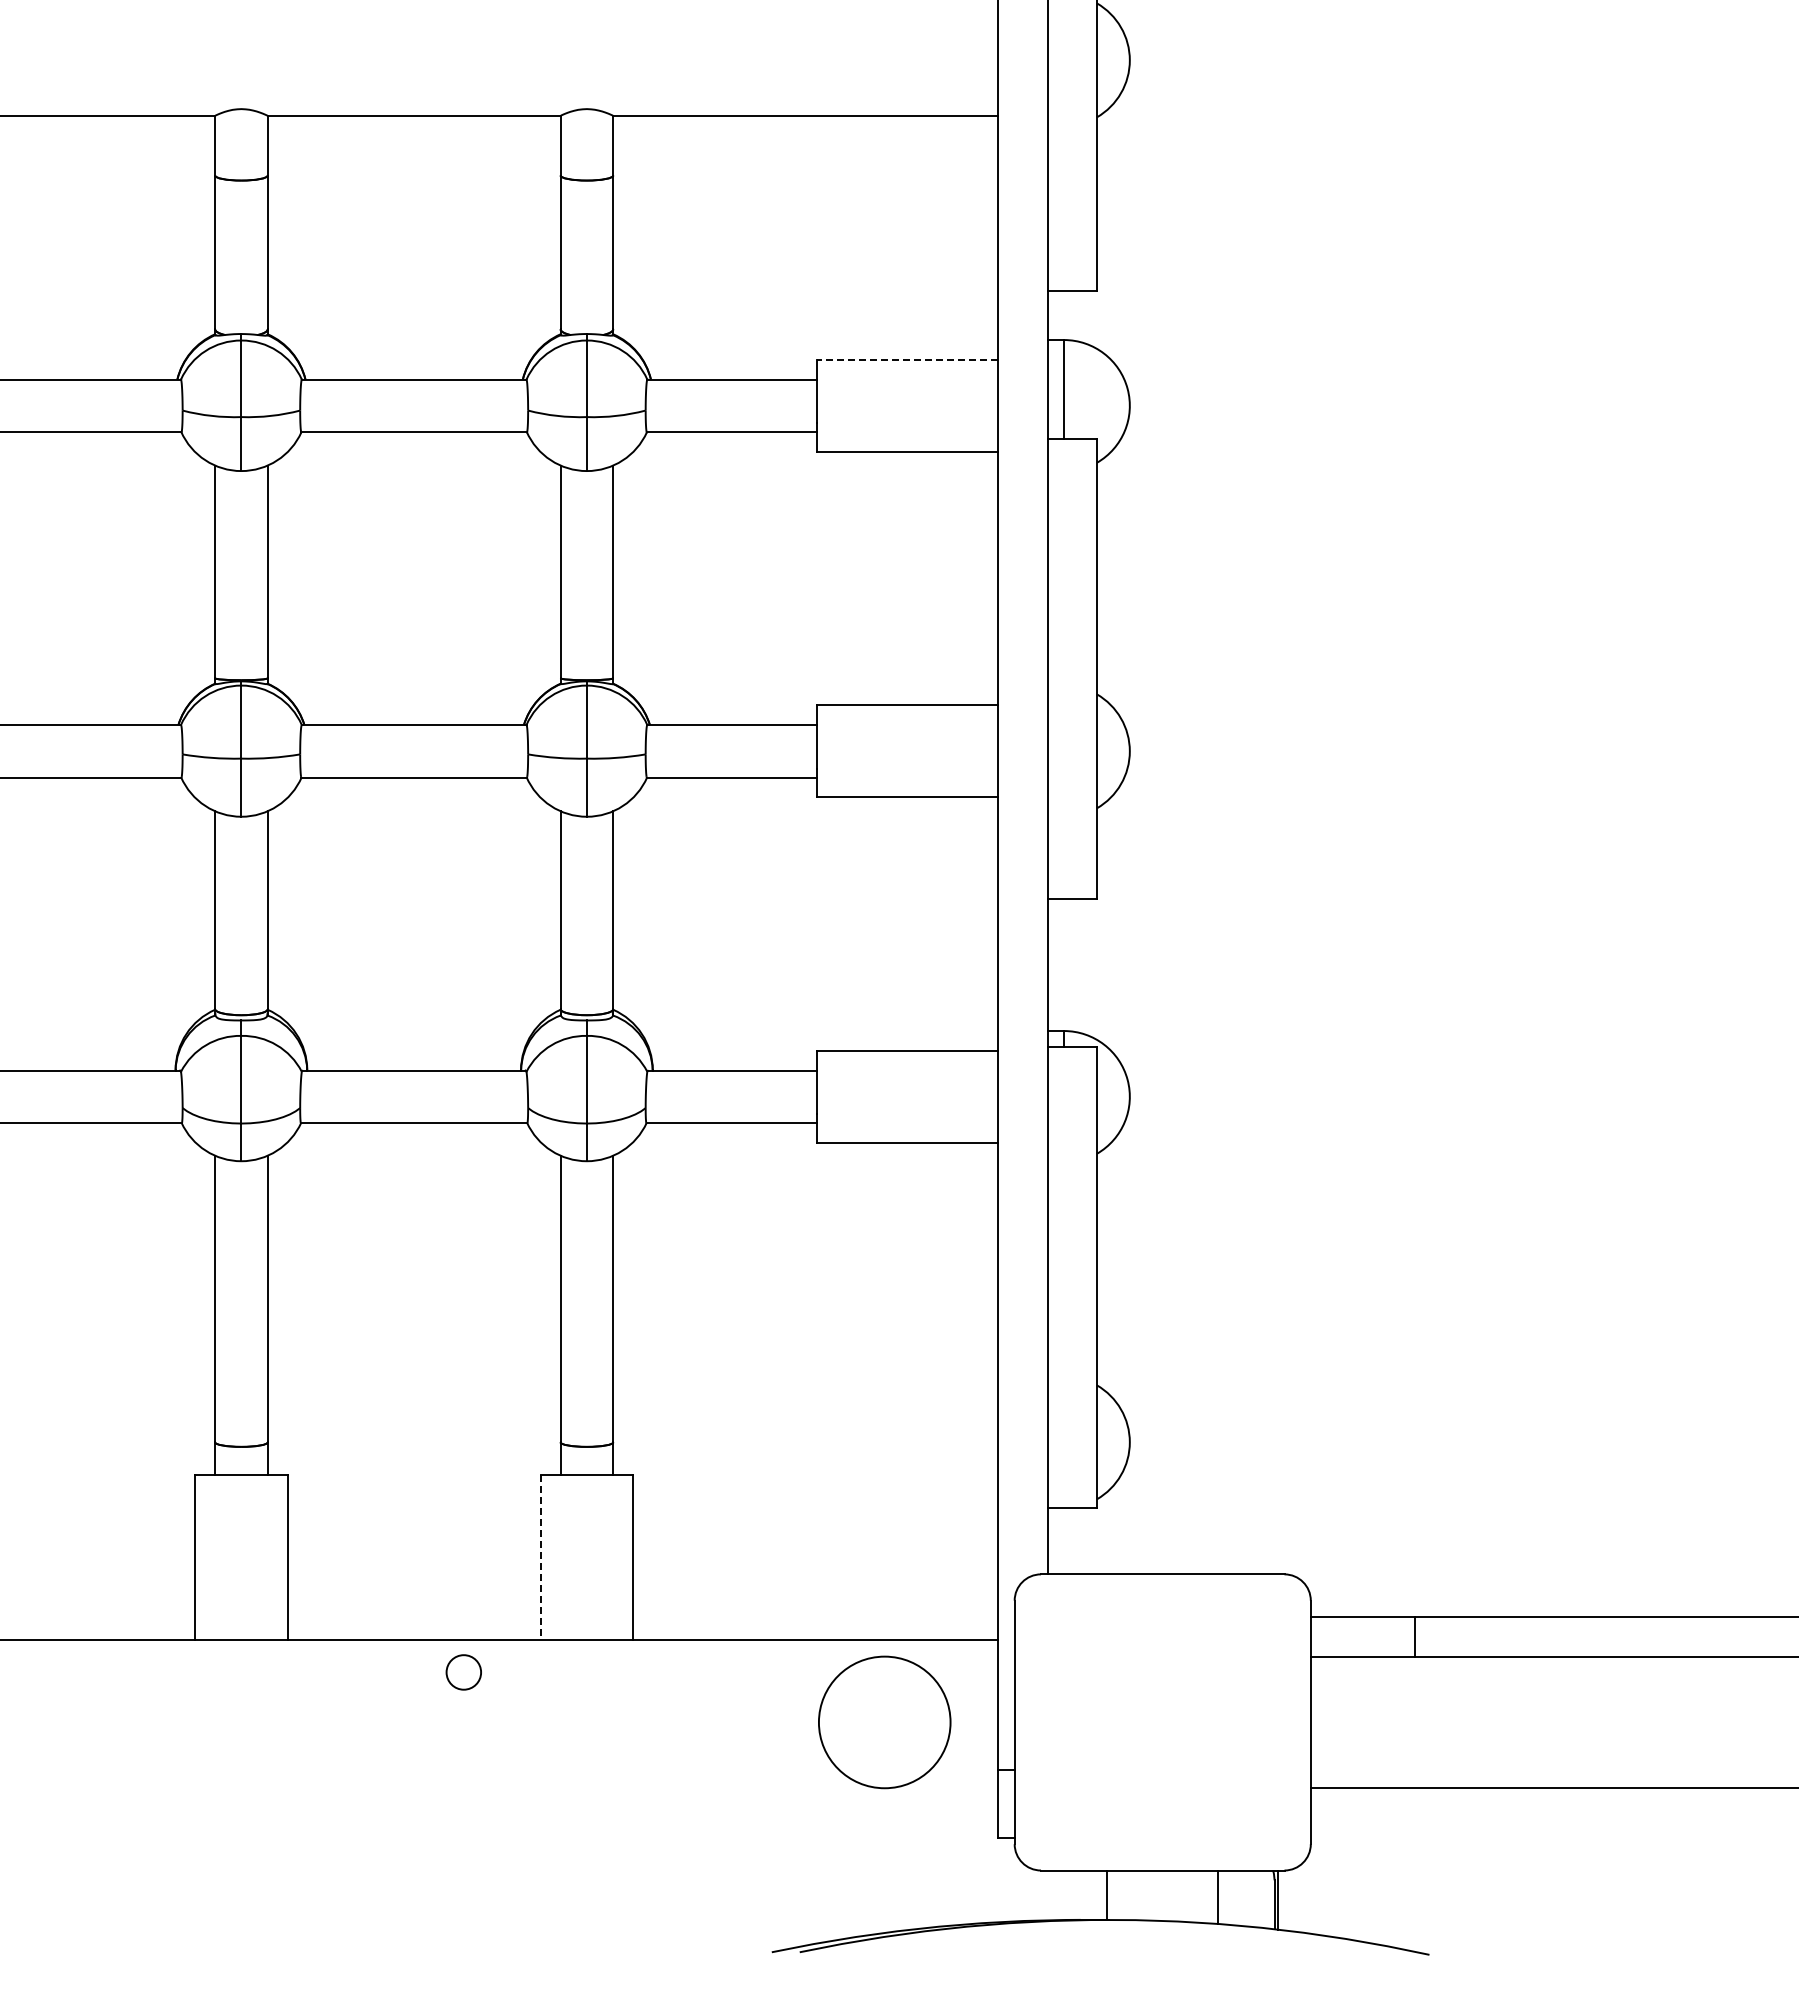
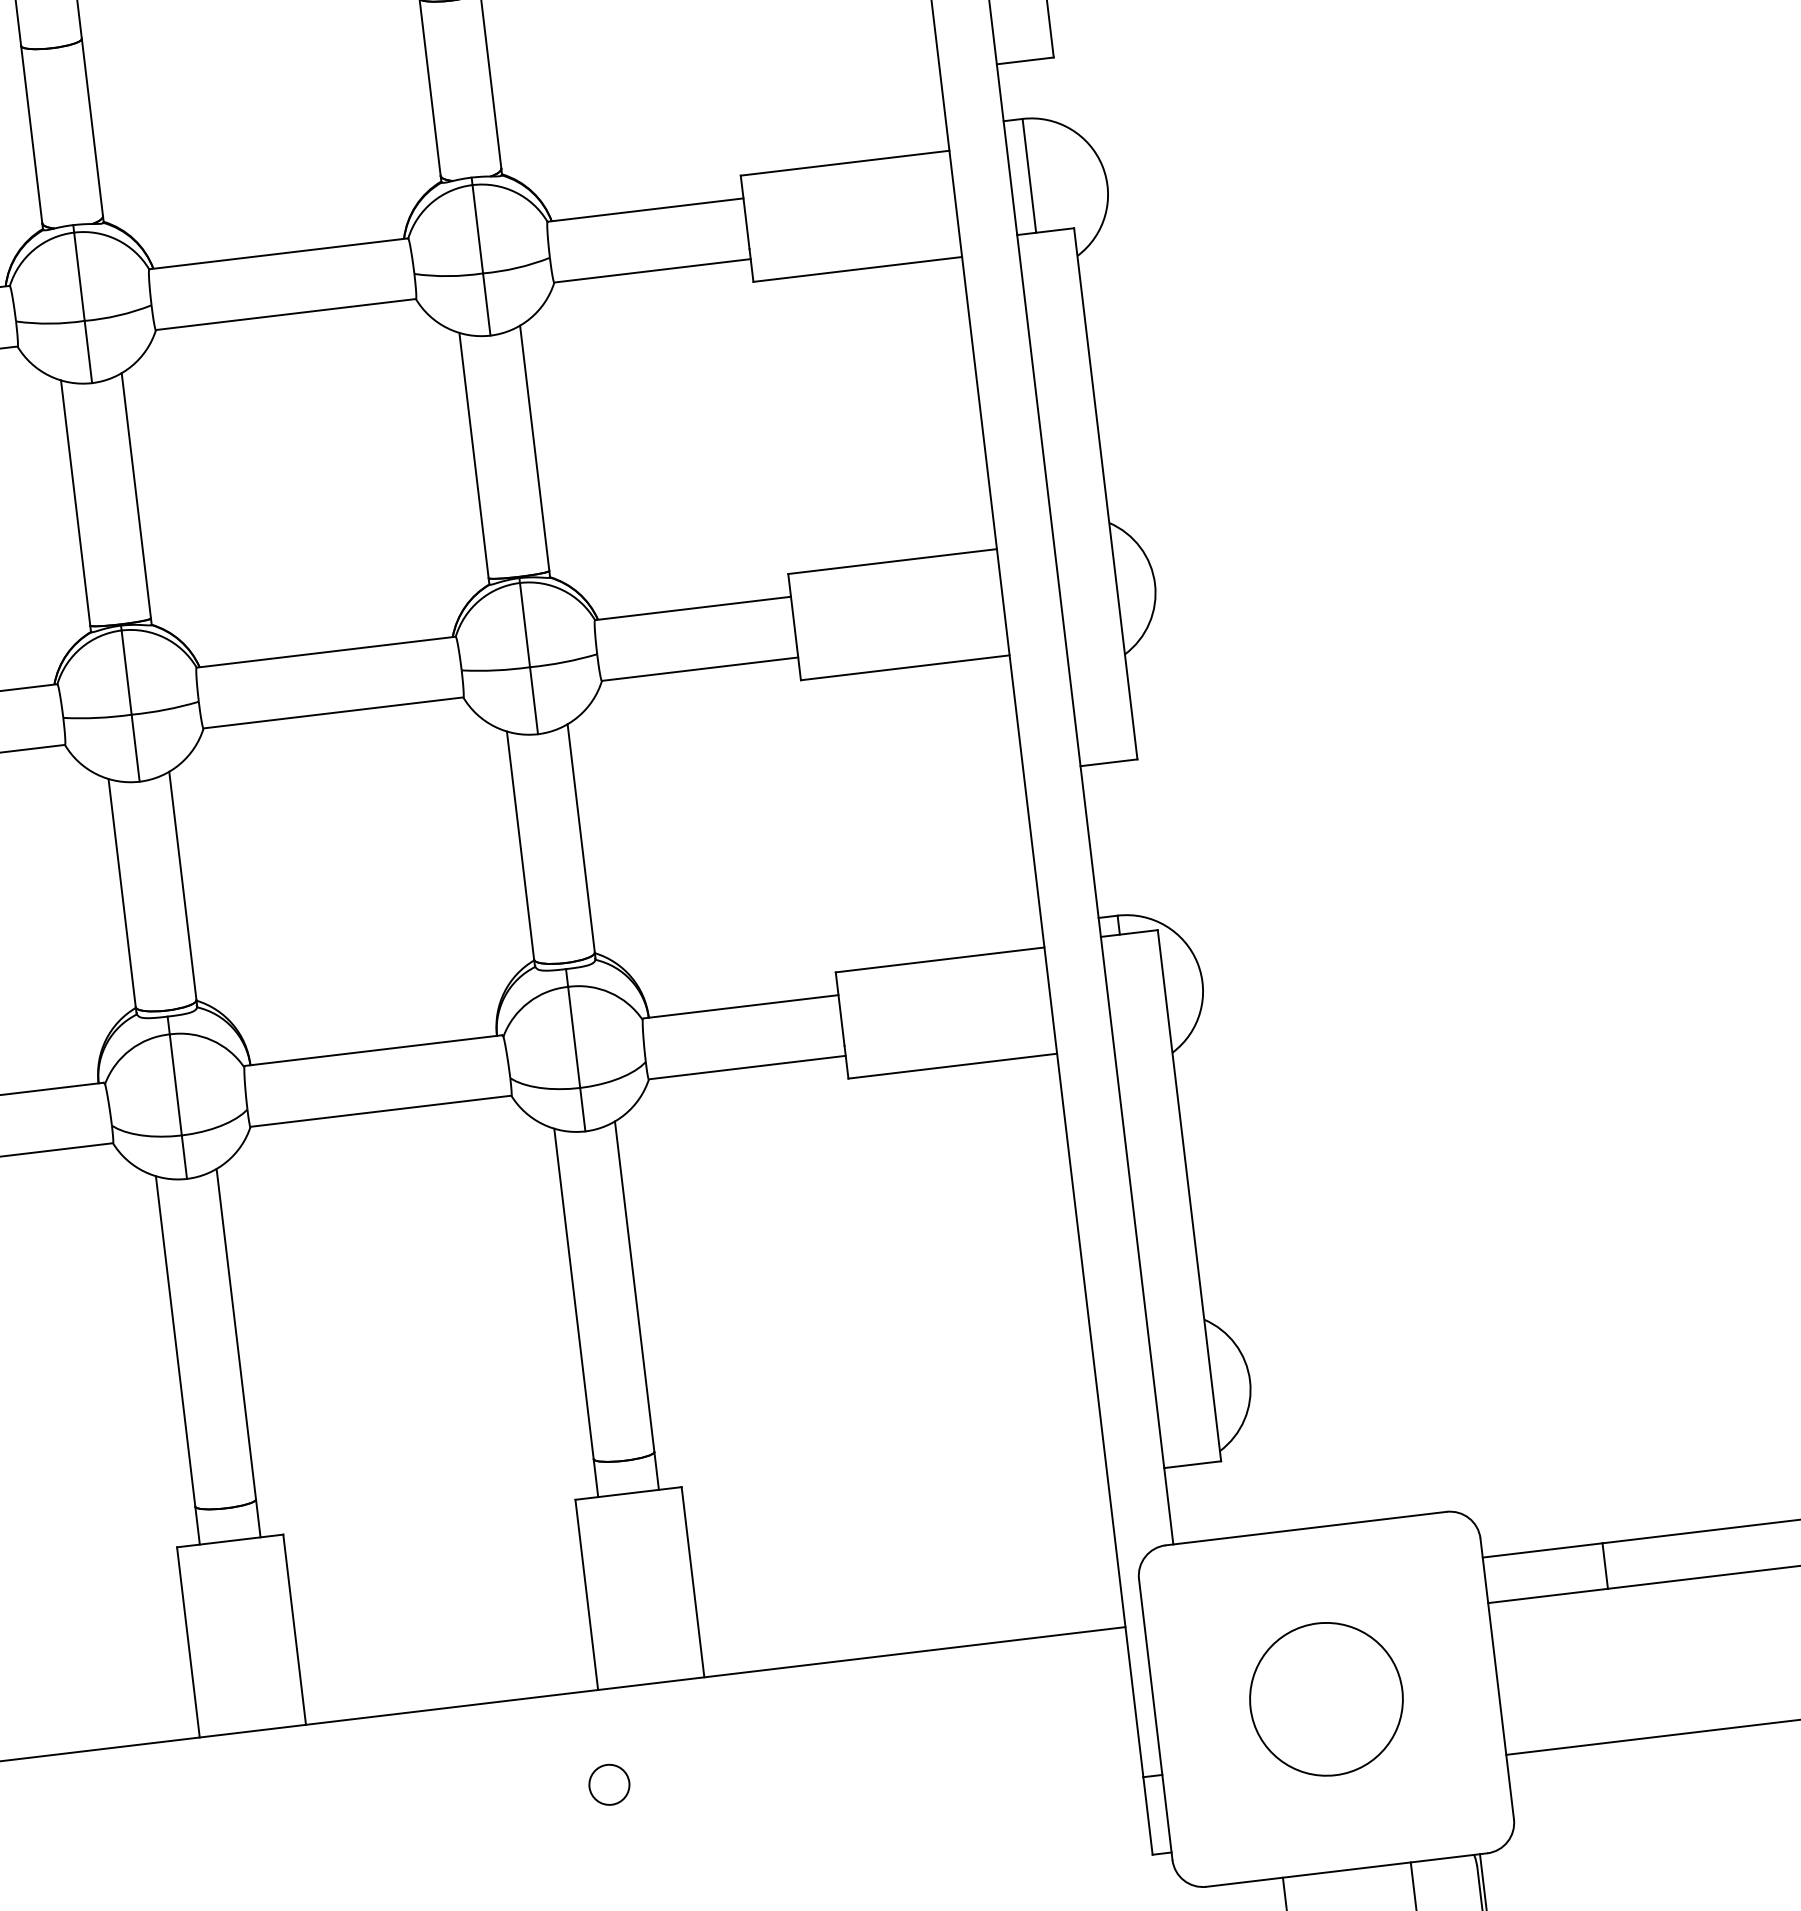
line: (907, 359) -> (844, 162), dashed -> solid
line: (540, 1558) -> (586, 1595), dashed -> solid
circle: (463, 1672) -> (609, 1784), moved
circle: (884, 1722) -> (1326, 1699), moved

